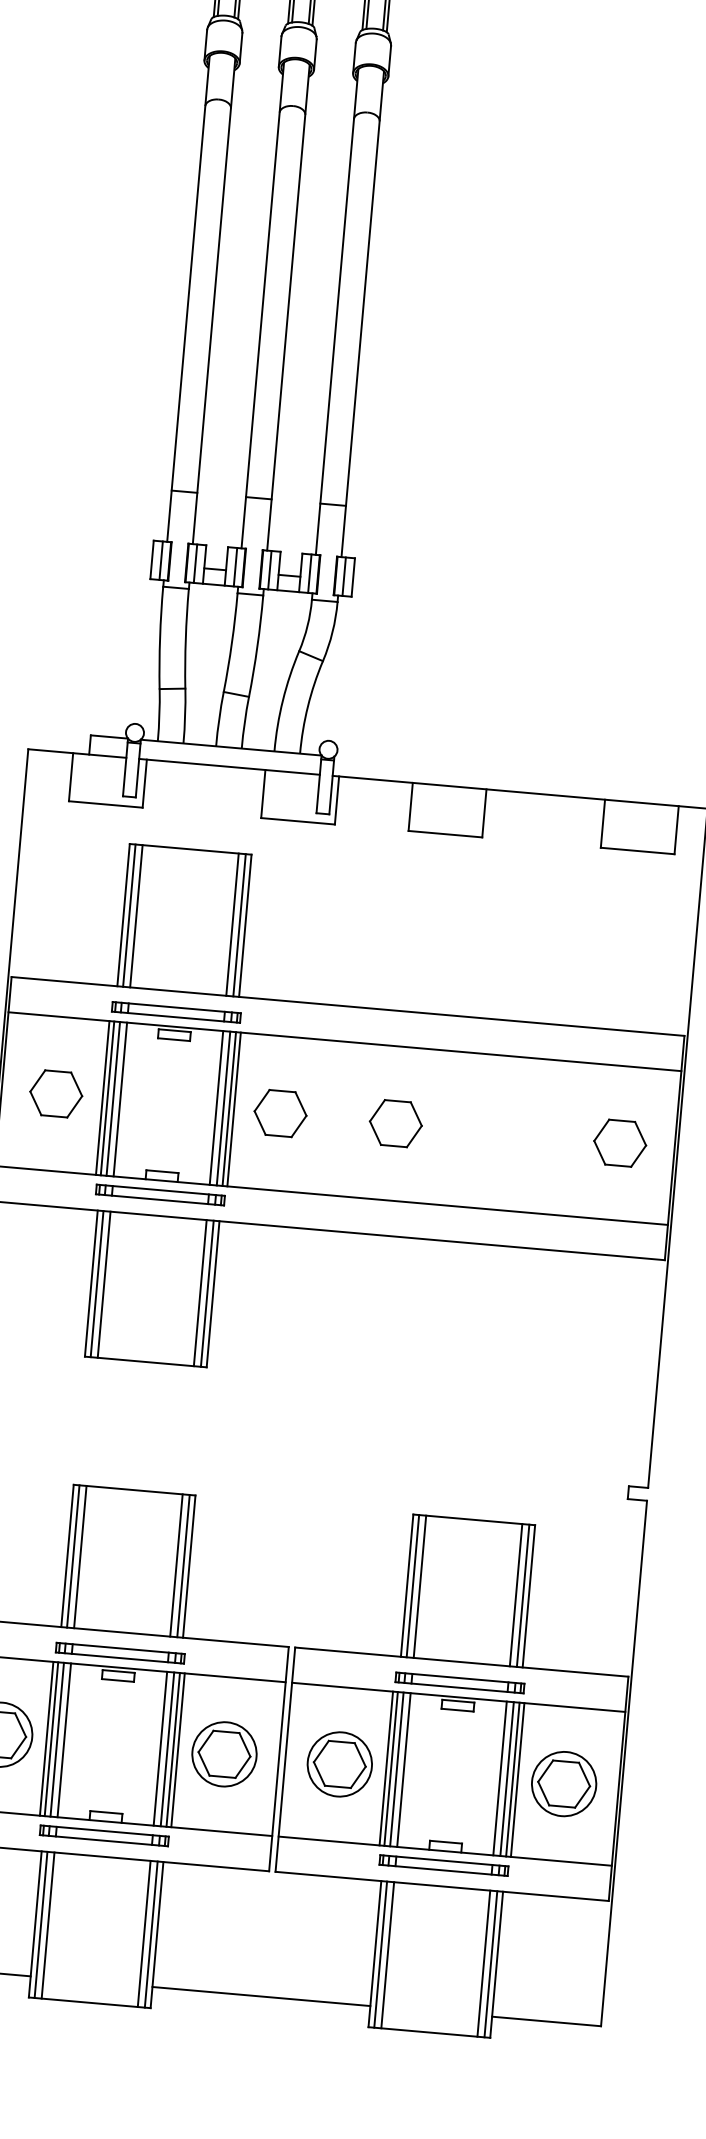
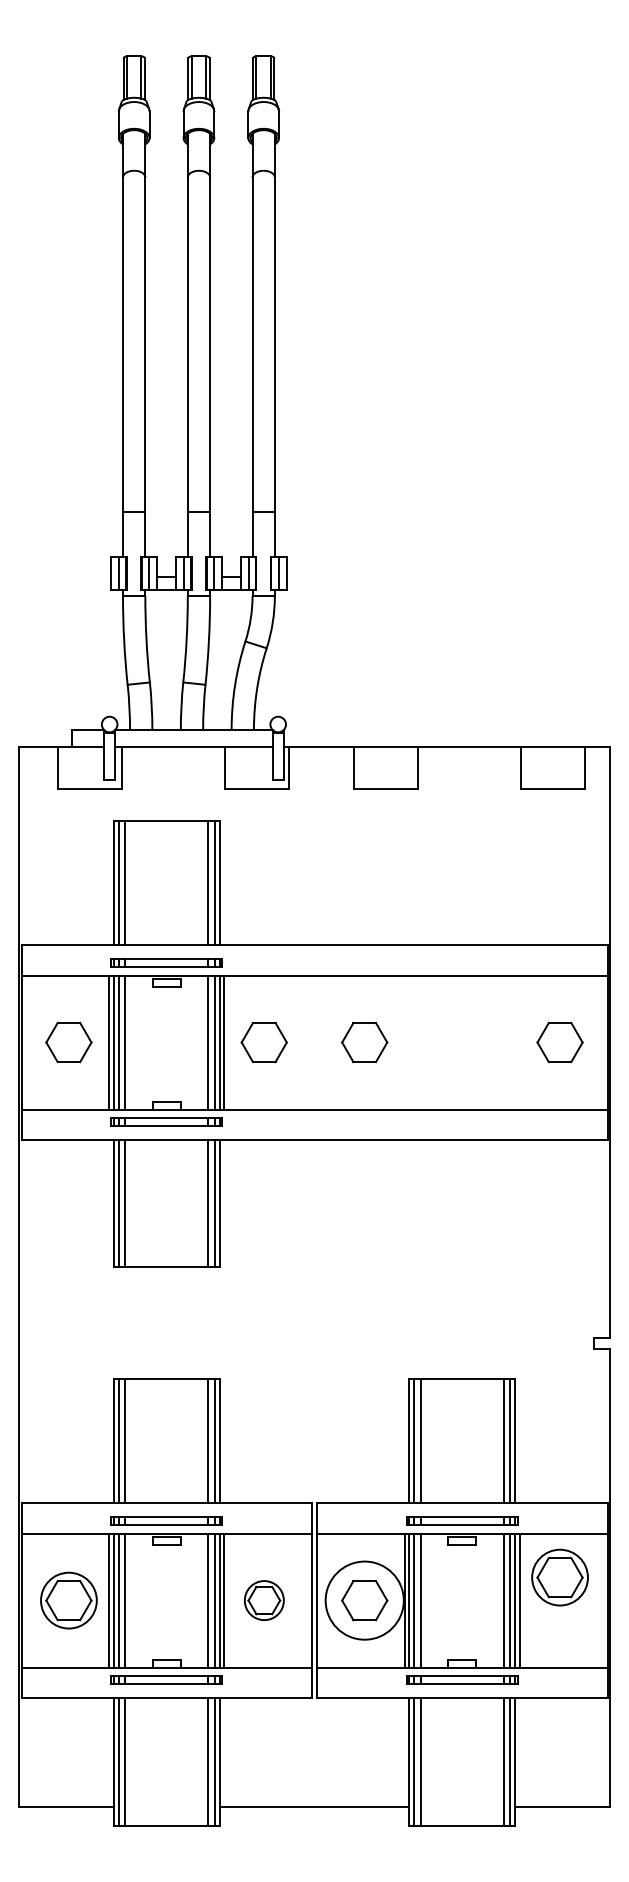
part: (224, 1754) -> (264, 1600), size x0.7
circle: (339, 1764) -> (364, 1600), size x1.4
part: (563, 1783) -> (559, 1577), moved

